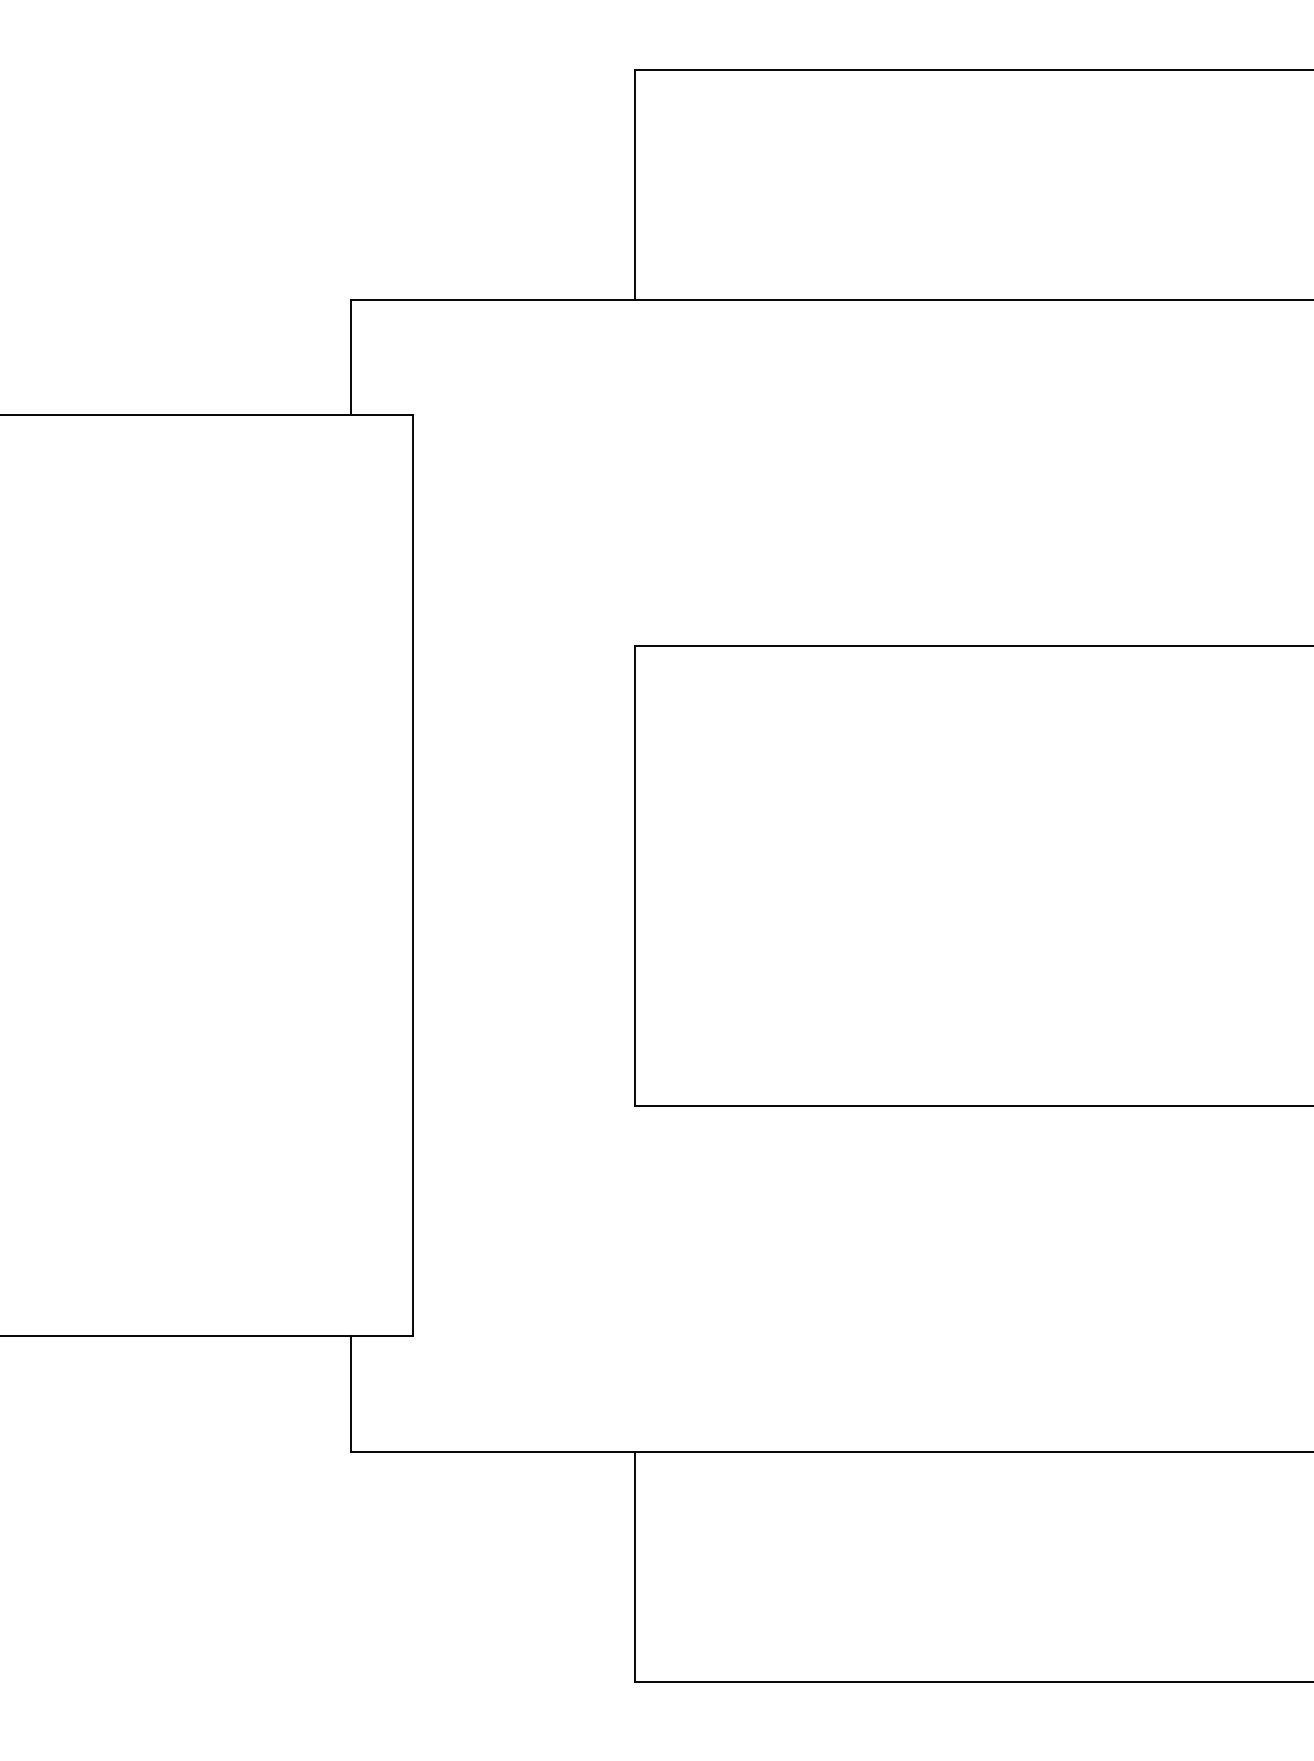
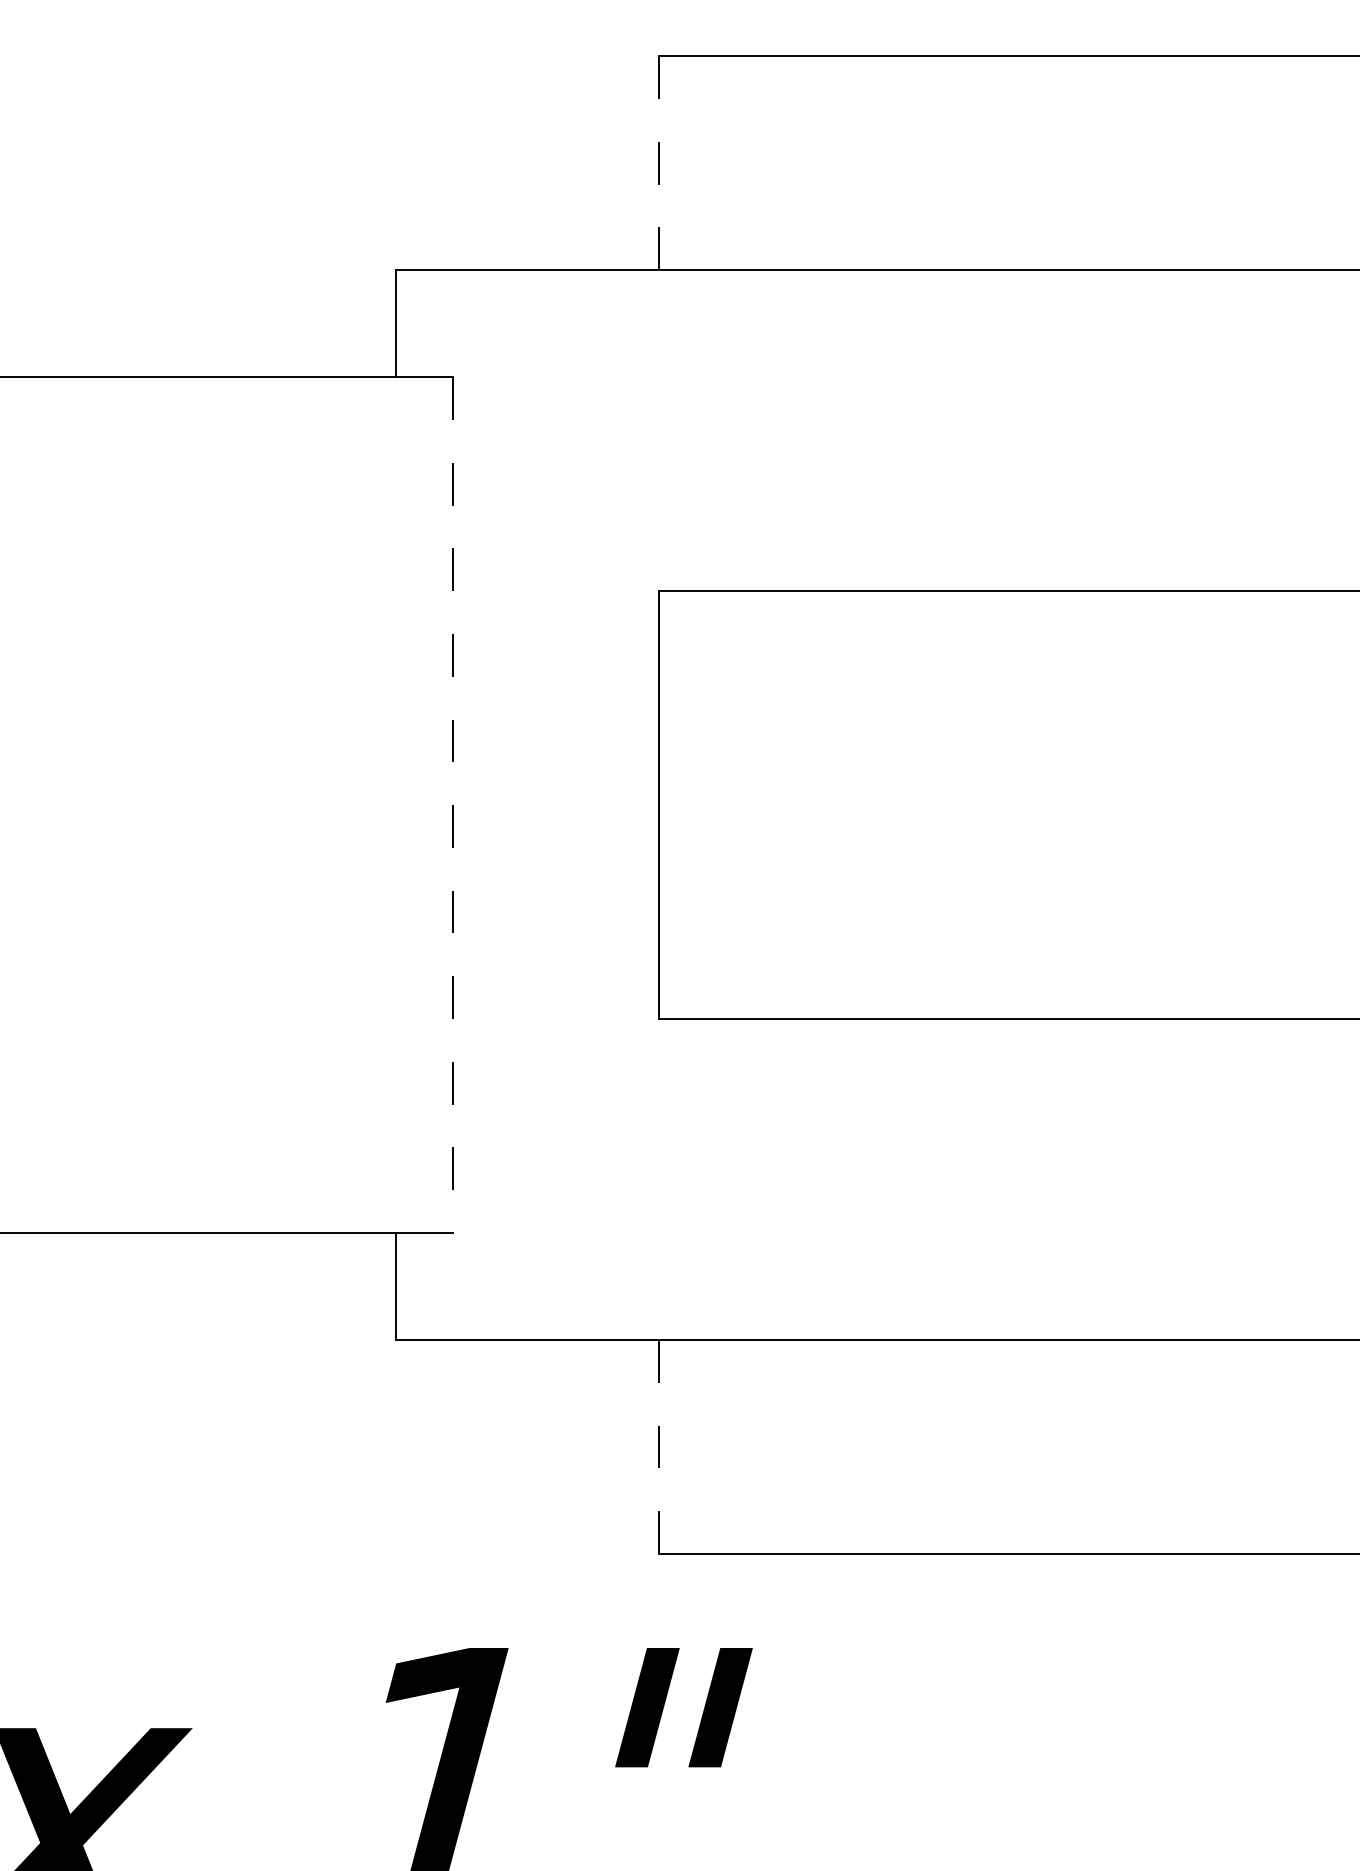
line: (635, 185) -> (659, 163), solid -> dashed
line: (412, 876) -> (452, 805), solid -> dashed
line: (635, 1567) -> (659, 1447), solid -> dashed

